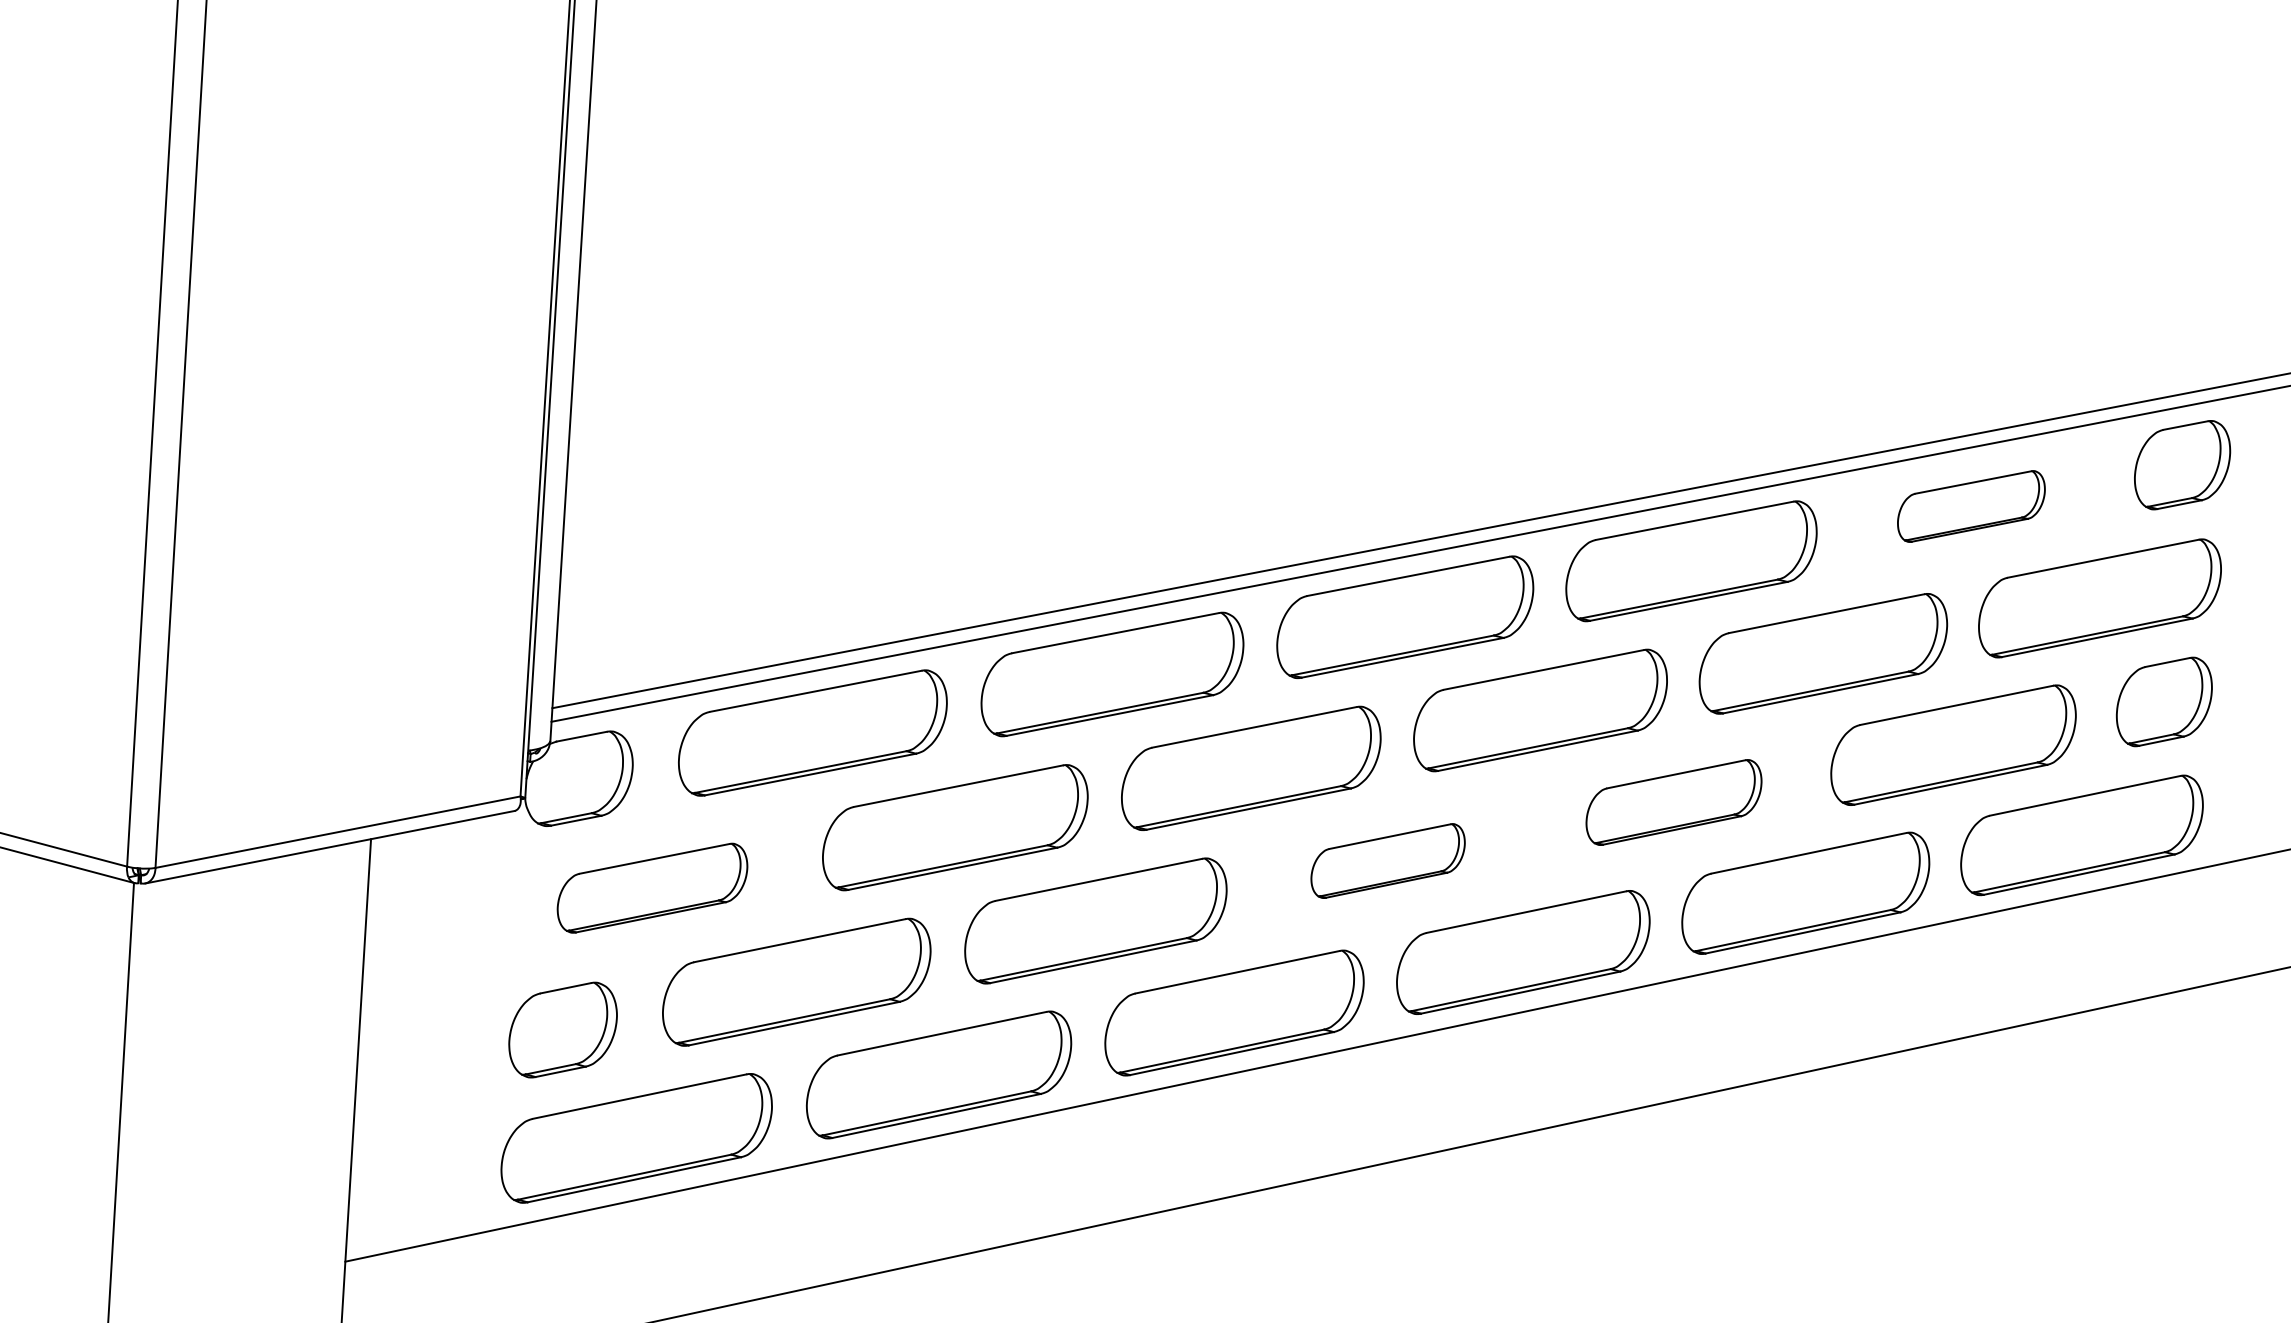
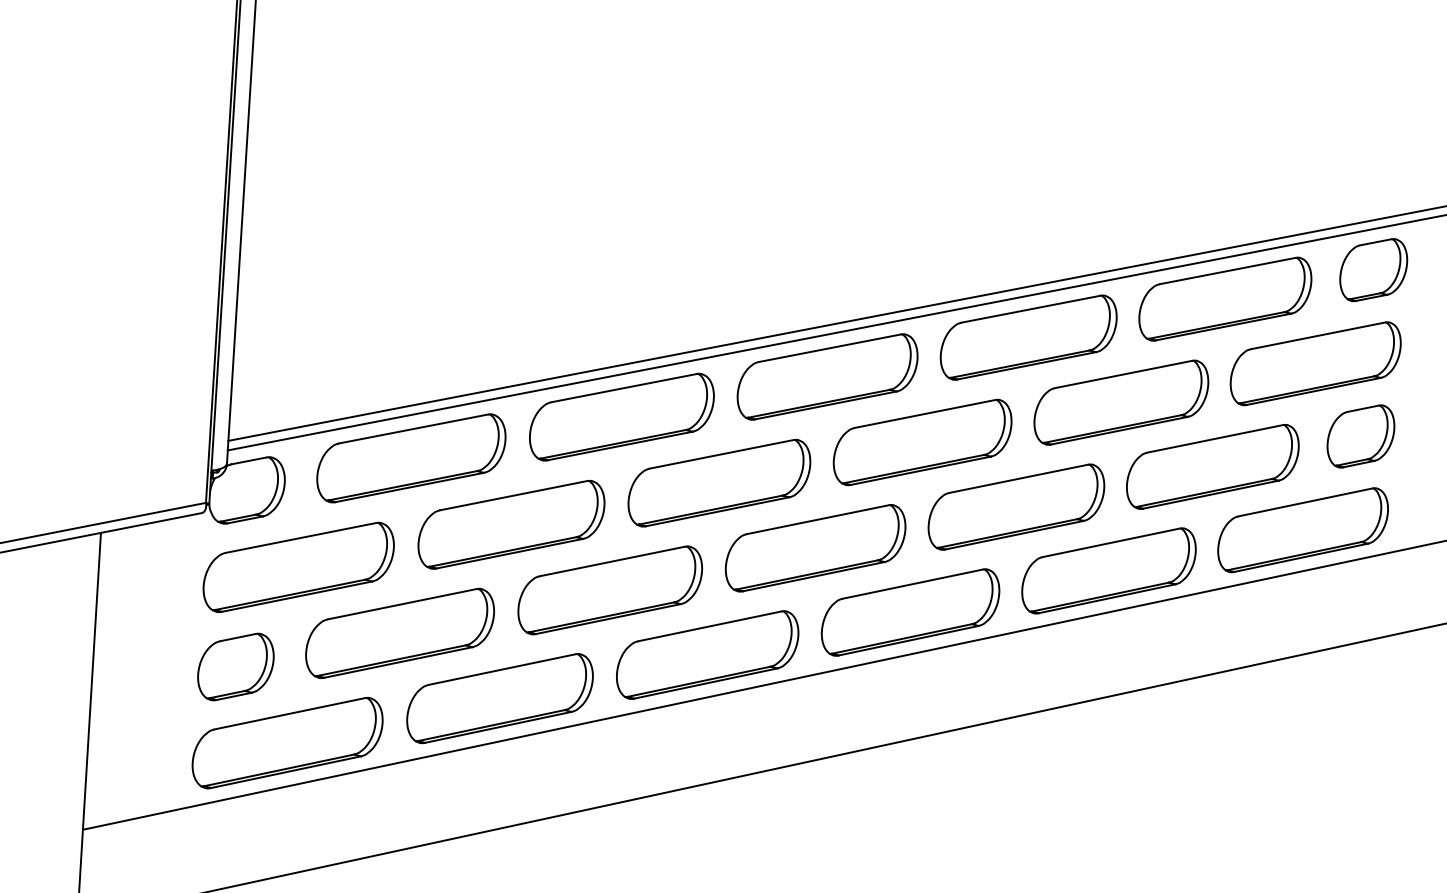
part: (1971, 506) -> (1225, 299), size x1.67
part: (1673, 802) -> (1016, 507), size x1.43
part: (1387, 860) -> (815, 547), size x1.67
part: (652, 887) -> (298, 566), size x1.43

